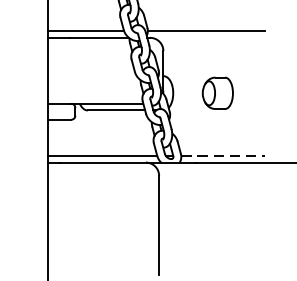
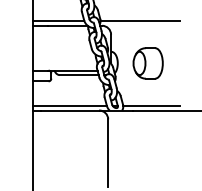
part: (216, 93) -> (147, 63), size x1.43
line: (224, 156) -> (152, 106), dashed -> solid

